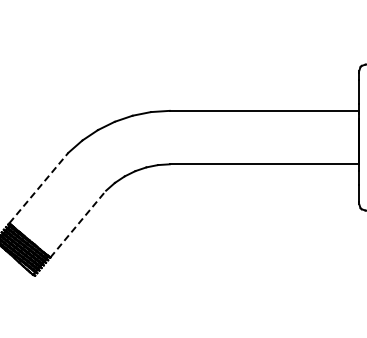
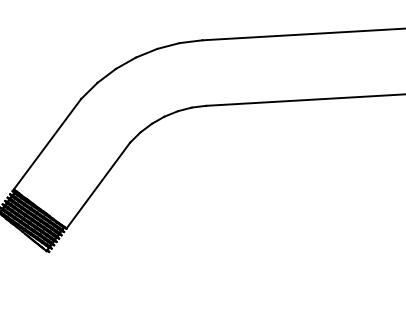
line: (38, 188) -> (47, 144), dashed -> solid
line: (78, 224) -> (98, 186), dashed -> solid

